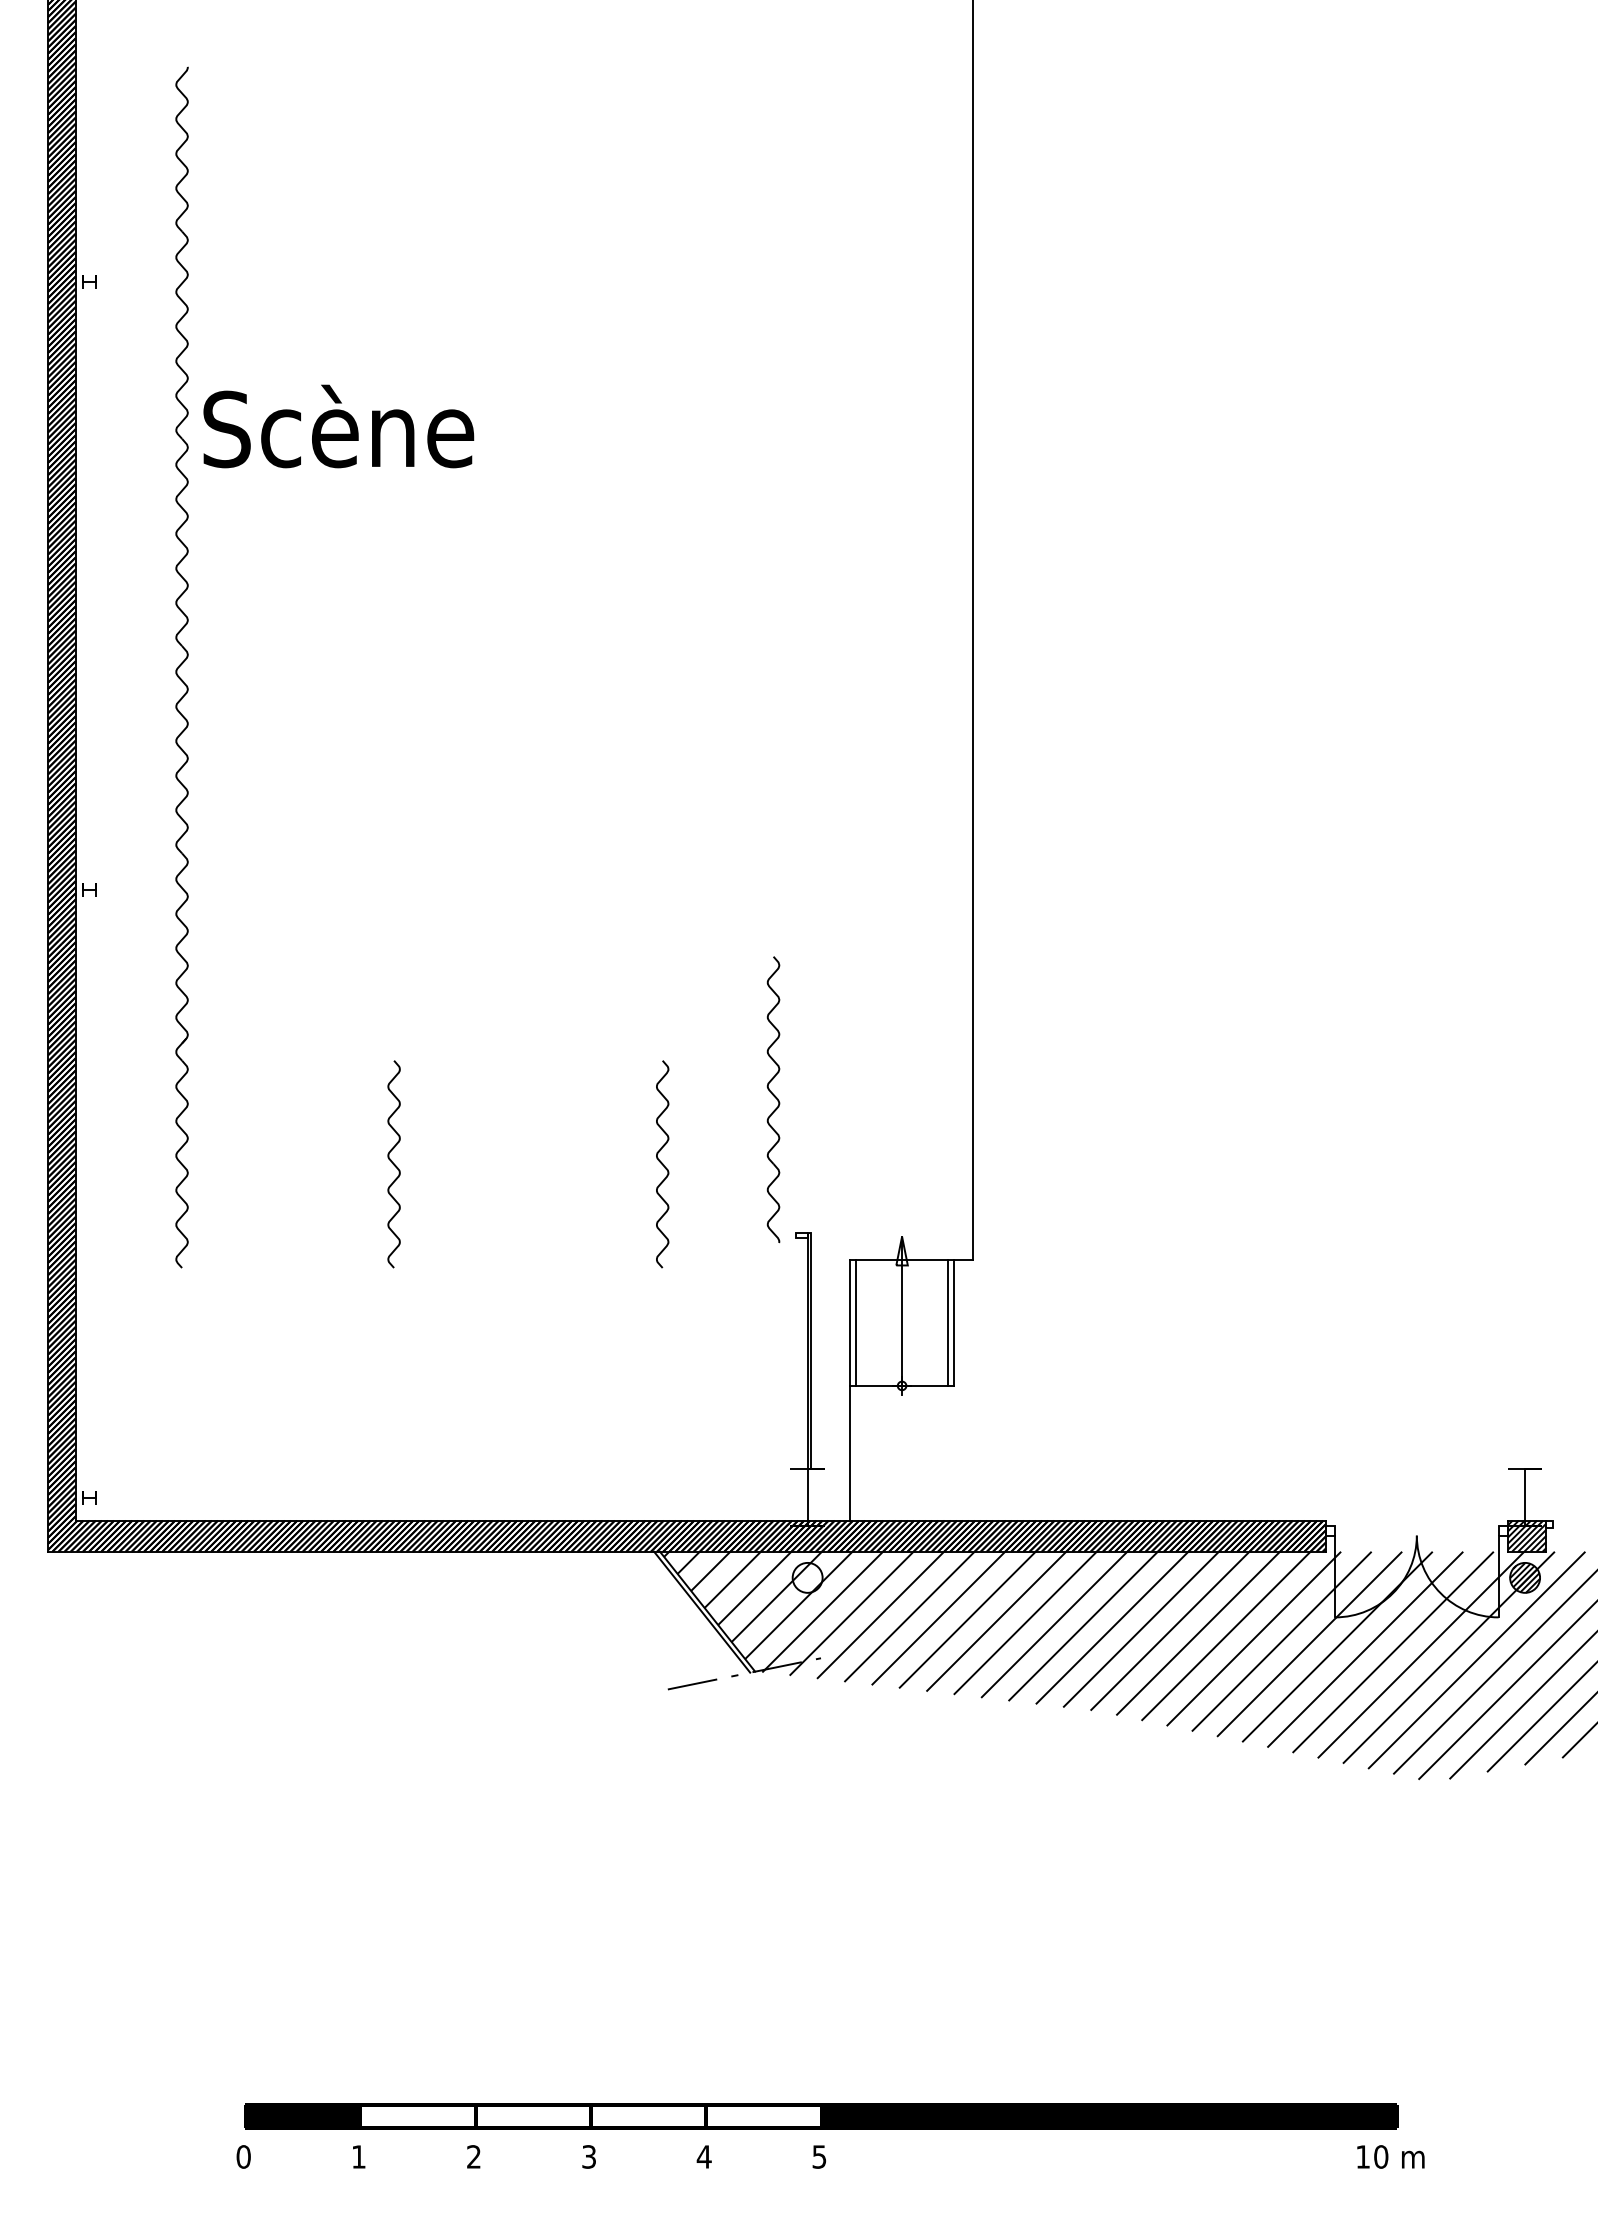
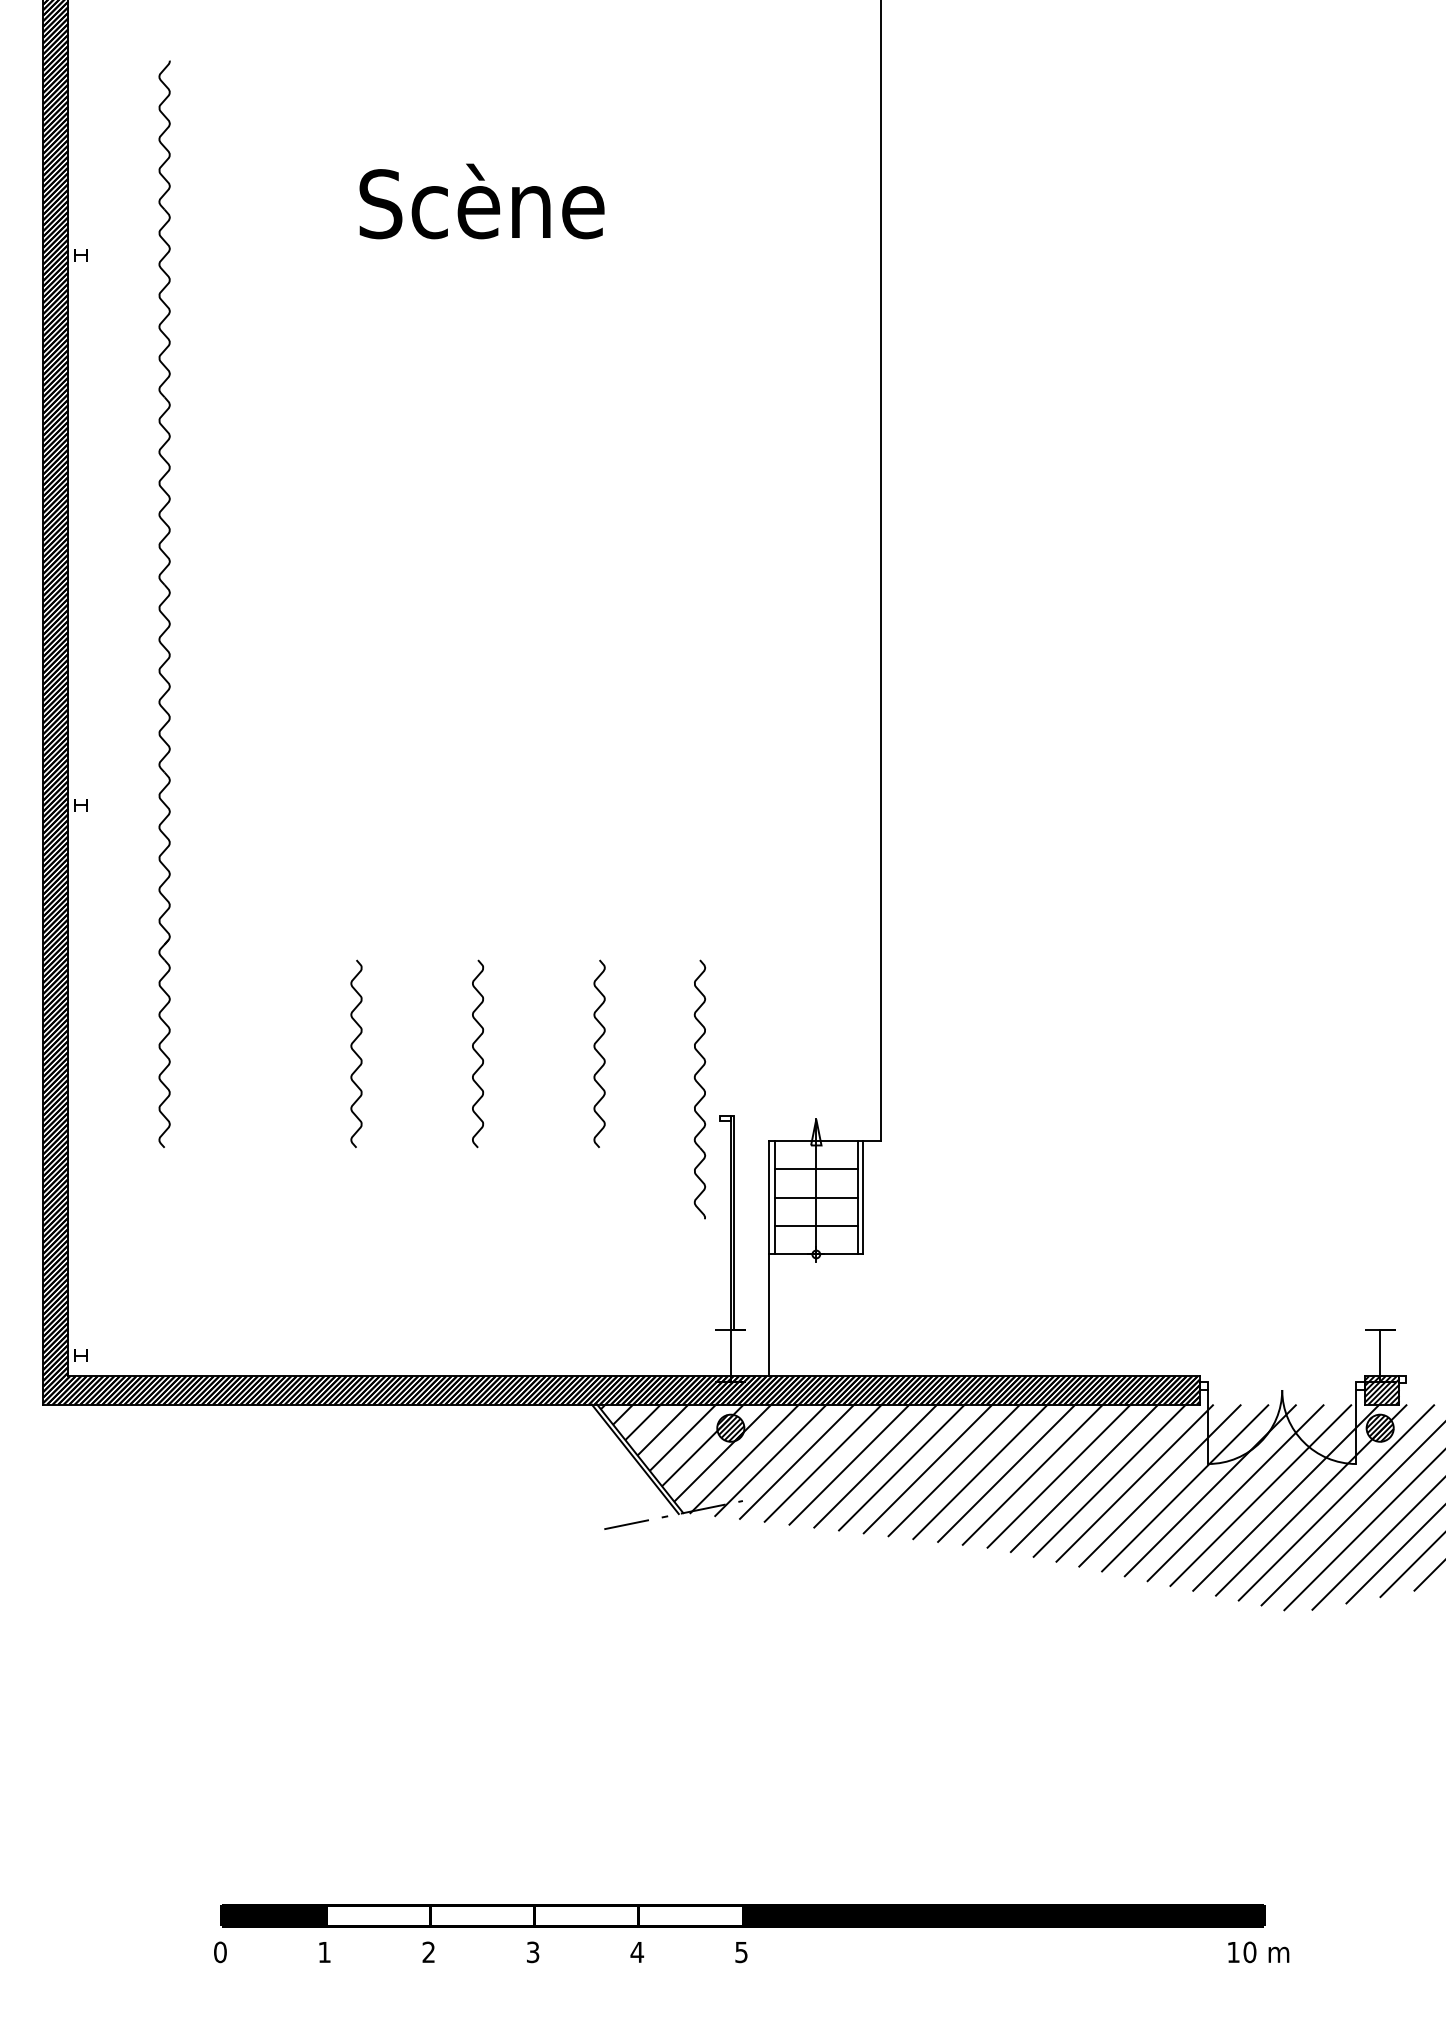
text: (338, 426) -> (481, 201), moved
part: (773, 1099) -> (699, 1089), moved
curve: (527, 1164) -> (477, 1054), added
line: (902, 1291) -> (816, 1169), added
line: (902, 1323) -> (816, 1197), added
line: (902, 1354) -> (816, 1226), added
hatch: (807, 1577) -> (730, 1427), added

